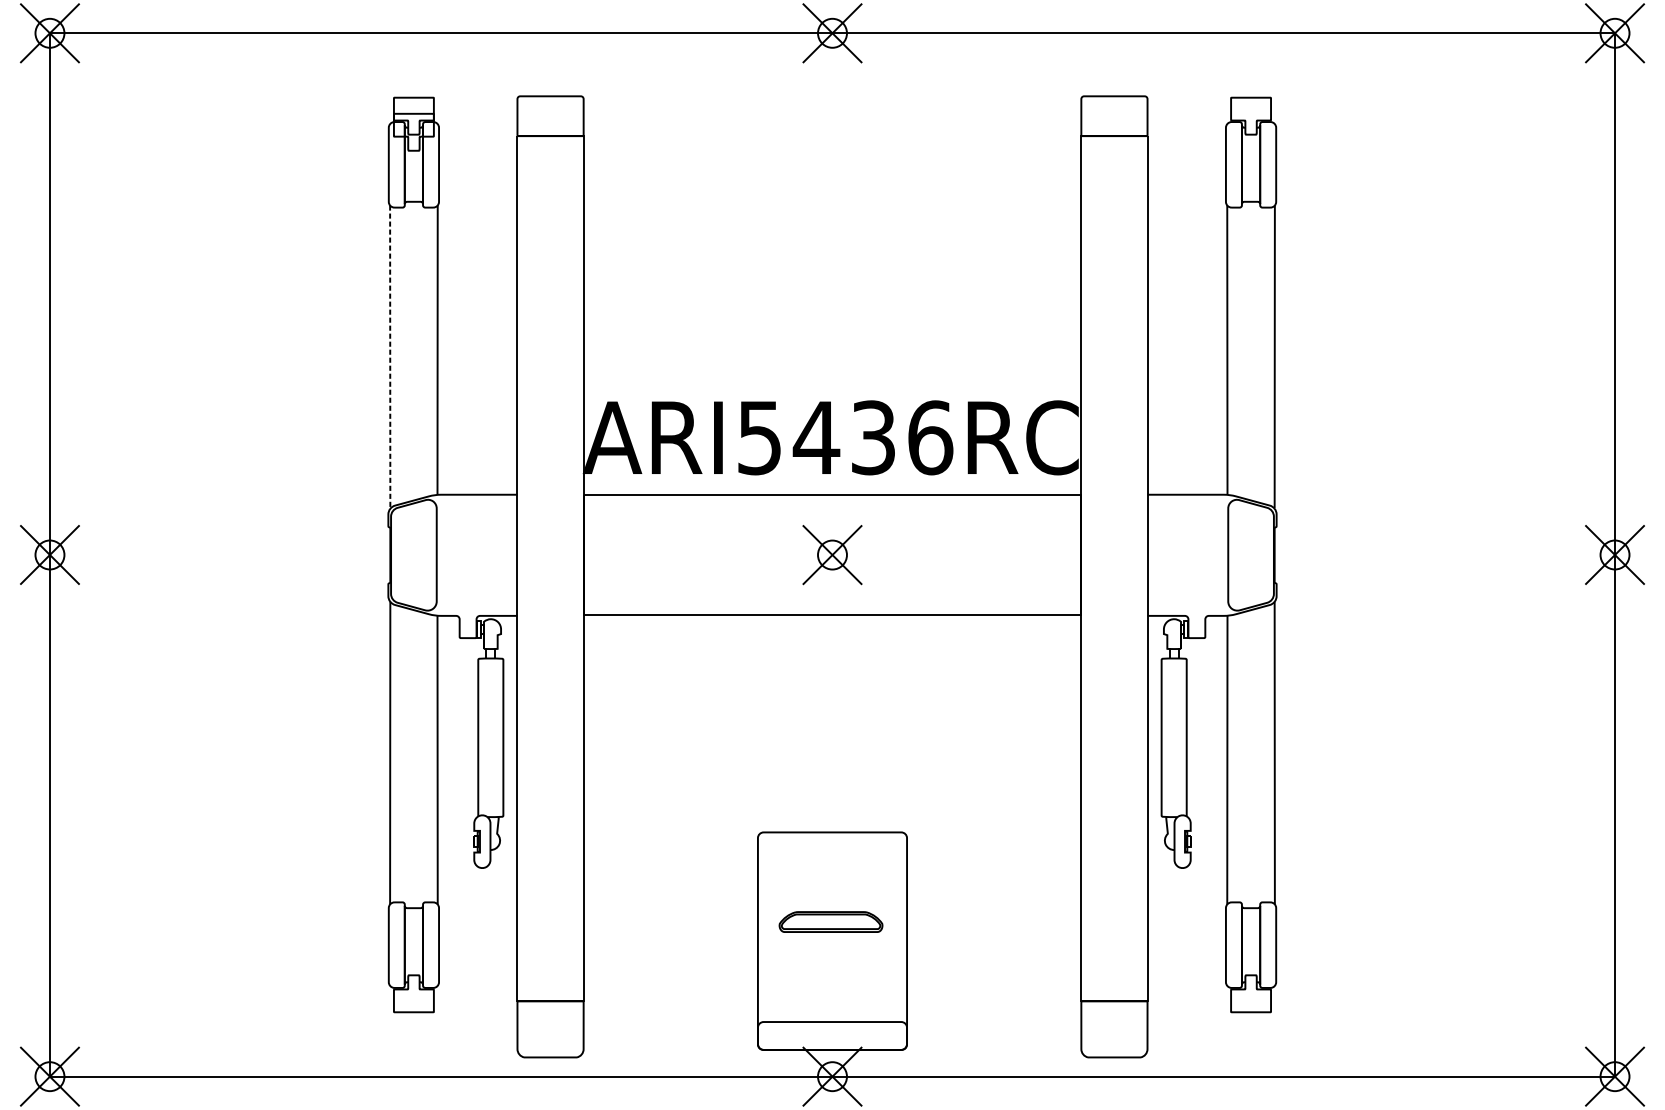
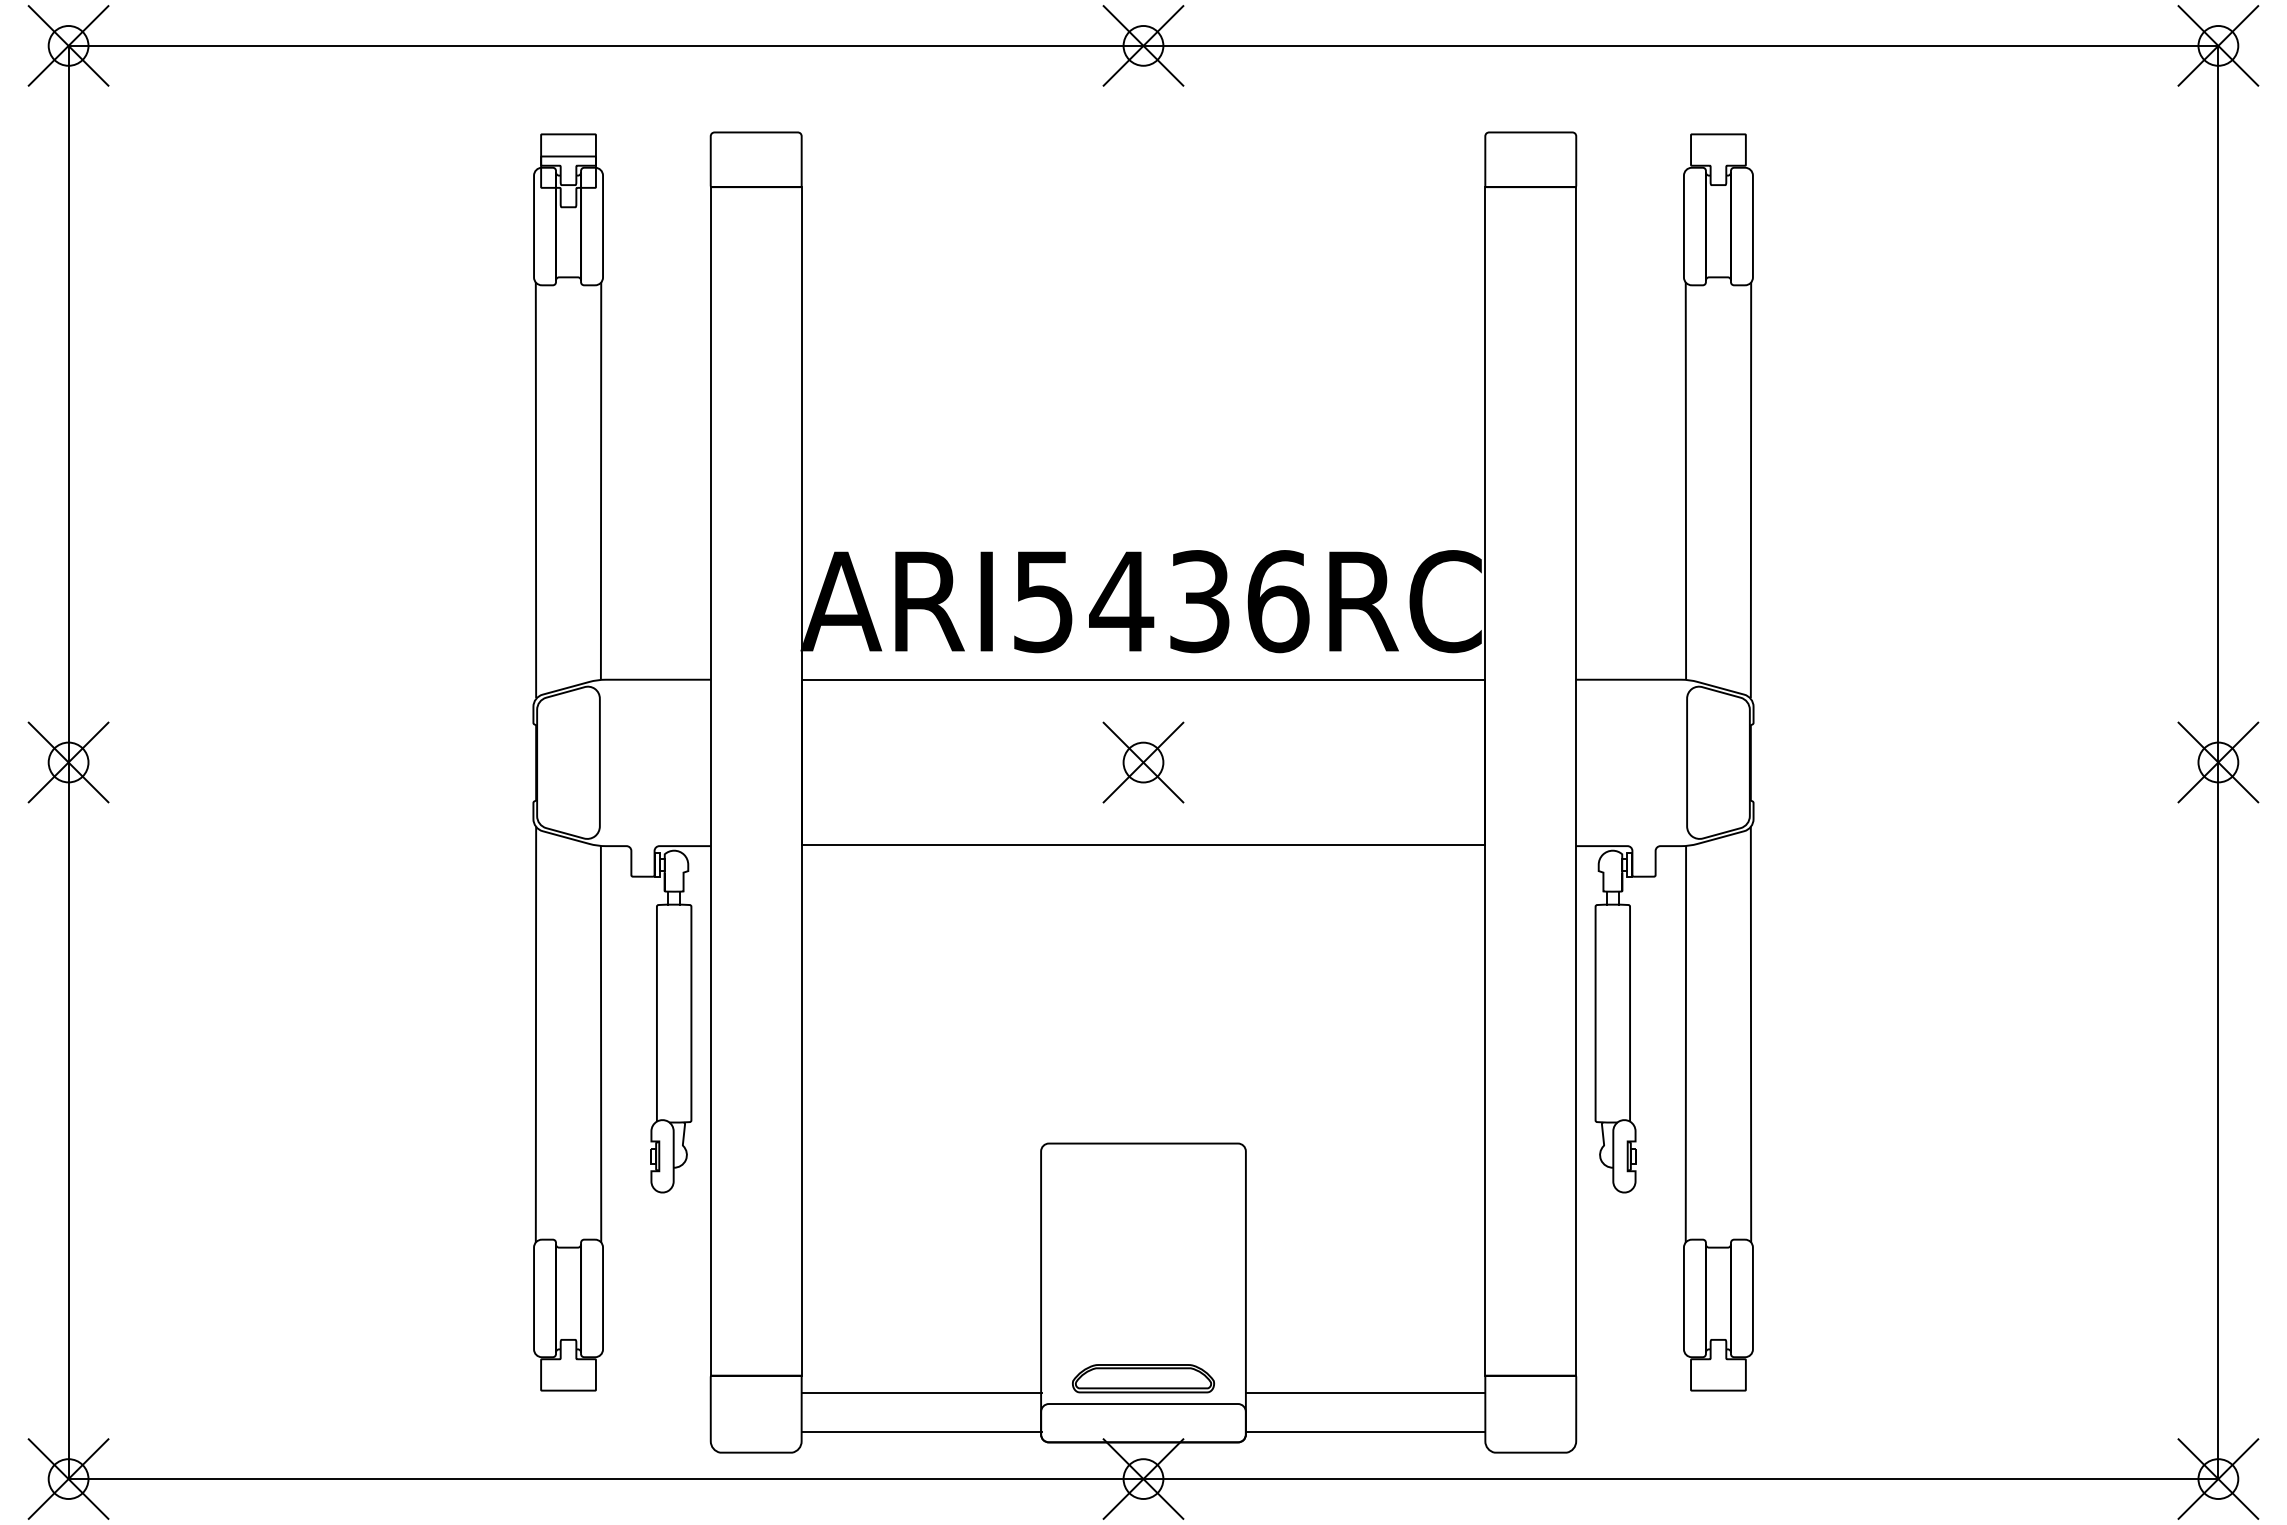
line: (389, 356) -> (535, 490), dashed -> solid
part: (831, 921) -> (1143, 1378), moved
line: (670, 1013) -> (921, 1392), added
line: (994, 1013) -> (1365, 1392), added
line: (670, 1042) -> (921, 1431), added
line: (994, 1042) -> (1365, 1431), added

